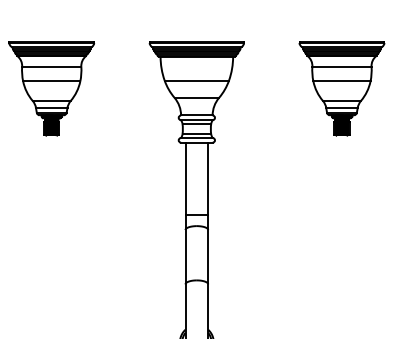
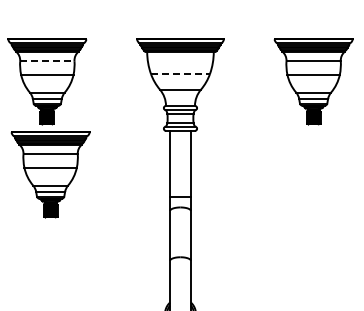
line: (51, 67) -> (47, 61), solid -> dashed
line: (196, 80) -> (180, 73), solid -> dashed
part: (55, 190) -> (50, 174), added

